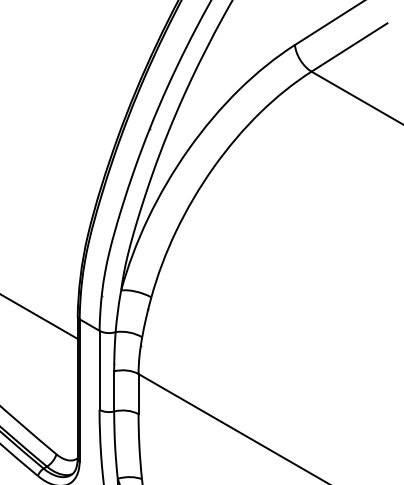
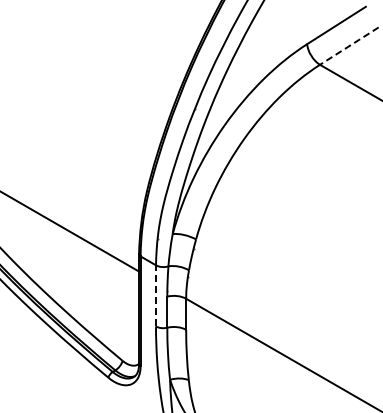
line: (349, 47) -> (349, 46), solid -> dashed
line: (98, 369) -> (155, 295), solid -> dashed

